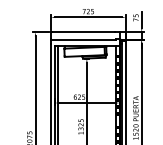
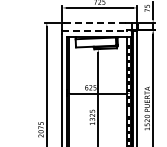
line: (84, 31) -> (95, 22), solid -> dashed
line: (84, 39) -> (95, 30), solid -> dashed

